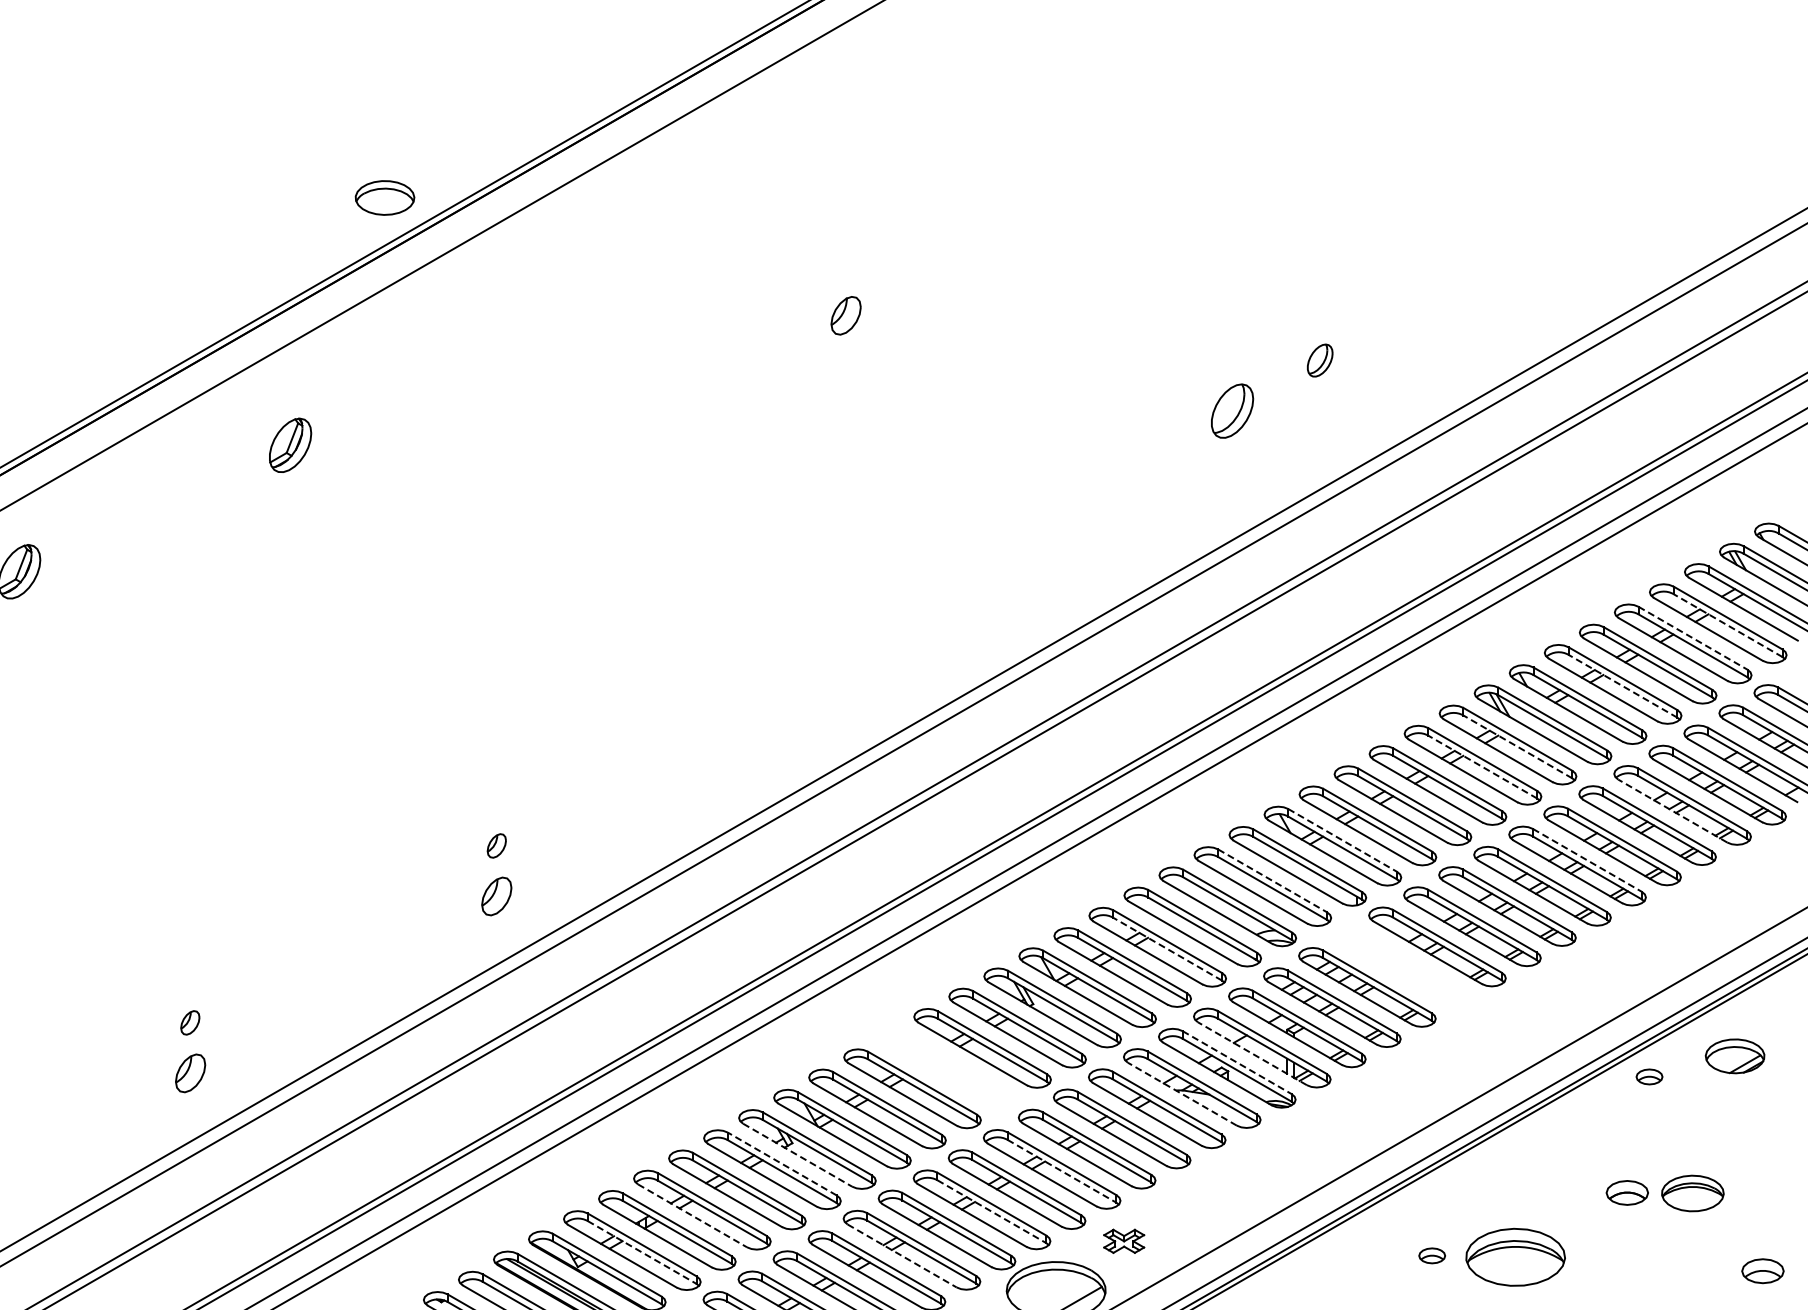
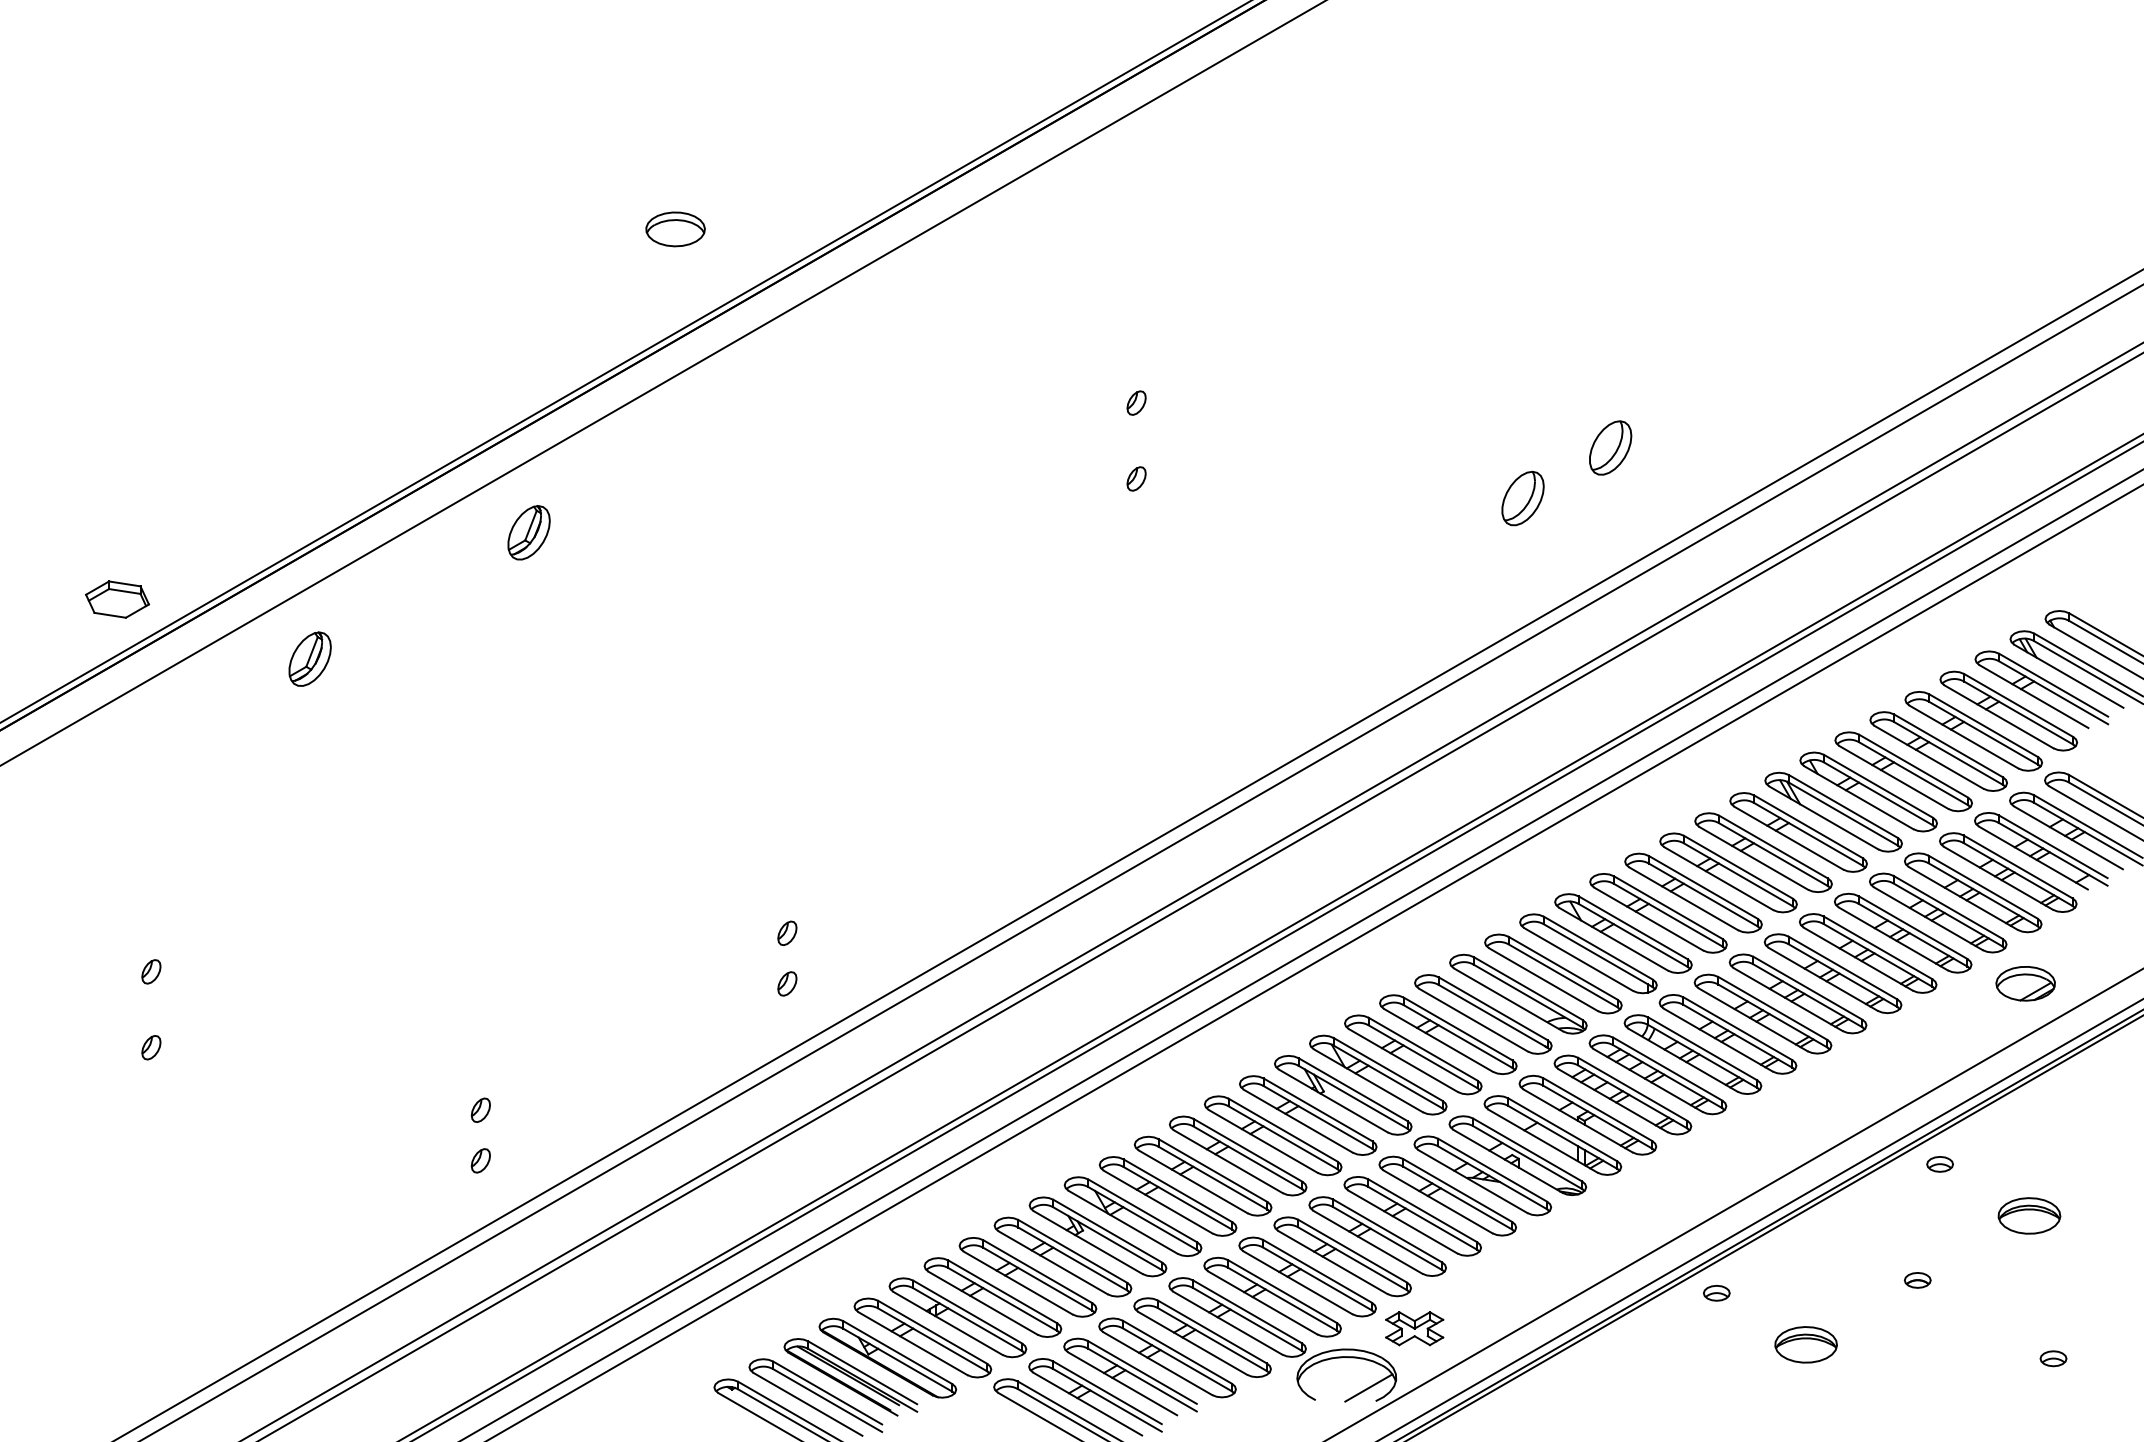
part: (384, 198) -> (675, 229), moved
part: (845, 315) -> (1136, 402), size x0.62
part: (1319, 360) -> (1610, 447), size x1.67
part: (845, 391) -> (1136, 478), added
part: (289, 445) -> (528, 532), moved
line: (1727, 626) -> (2018, 713), dashed -> solid
line: (1692, 638) -> (1983, 725), dashed -> solid
line: (1622, 686) -> (1913, 773), dashed -> solid
line: (1517, 747) -> (1808, 834), dashed -> solid
line: (1482, 767) -> (1773, 854), dashed -> solid
line: (1672, 811) -> (1963, 898), dashed -> solid
line: (1342, 840) -> (1633, 927), dashed -> solid
line: (1586, 860) -> (1877, 947), dashed -> solid
line: (1272, 881) -> (1563, 968), dashed -> solid
part: (496, 896) -> (787, 983), size x0.62
line: (1167, 949) -> (1458, 1036), dashed -> solid
part: (1401, 967) -> (1692, 1054), added
line: (1252, 1054) -> (1543, 1141), dashed -> solid
part: (1734, 1056) -> (2025, 983), moved
line: (1236, 1063) -> (1527, 1150), dashed -> solid
part: (946, 1068) -> (1237, 1155), added
part: (189, 1073) -> (480, 1160), size x0.62
line: (1181, 1094) -> (1472, 1181), dashed -> solid
line: (797, 1155) -> (1088, 1242), dashed -> solid
line: (781, 1164) -> (1072, 1251), dashed -> solid
line: (1061, 1171) -> (1352, 1258), dashed -> solid
part: (1626, 1193) -> (1917, 1280), size x0.62
part: (1692, 1193) -> (2029, 1215), moved
line: (991, 1212) -> (1282, 1299), dashed -> solid
line: (692, 1216) -> (983, 1303), dashed -> solid
part: (1123, 1241) -> (1414, 1328), size x1.43
line: (641, 1252) -> (932, 1339), dashed -> solid
part: (1431, 1255) -> (1716, 1292), moved
line: (901, 1256) -> (1192, 1343), dashed -> solid
part: (1514, 1257) -> (1805, 1344), size x0.62
part: (1762, 1271) -> (2053, 1358), size x0.62

